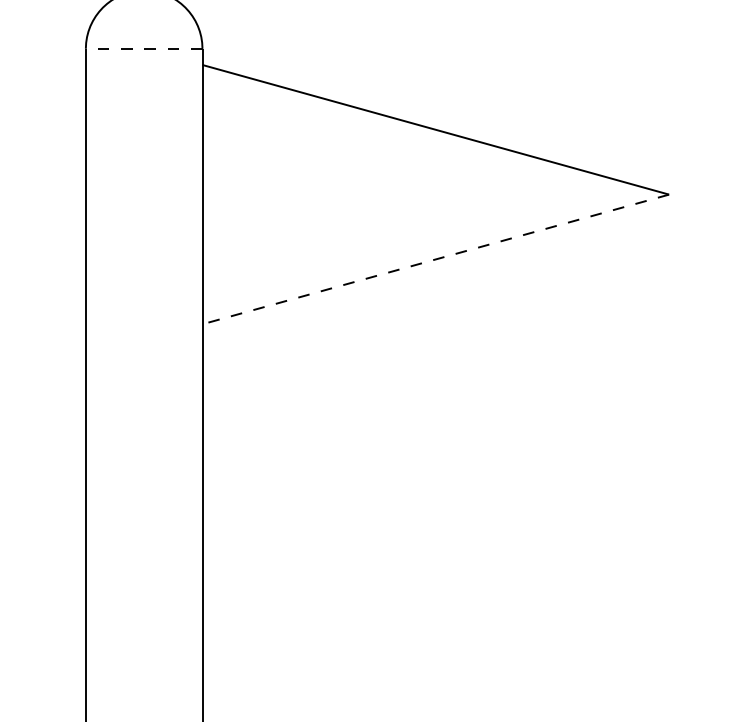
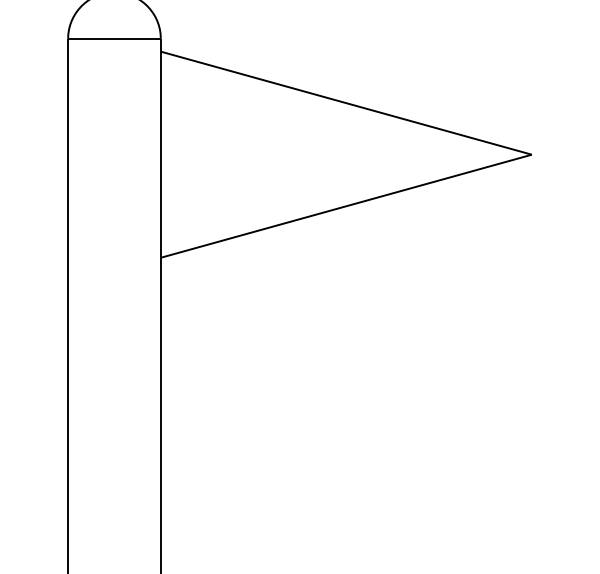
line: (142, 48) -> (113, 38), dashed -> solid
line: (435, 259) -> (346, 206), dashed -> solid

